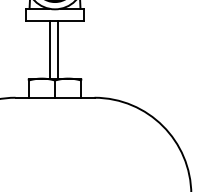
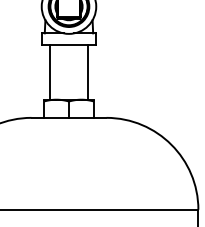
line: (49, 49) -> (49, 72), moved
line: (58, 49) -> (88, 72), moved

